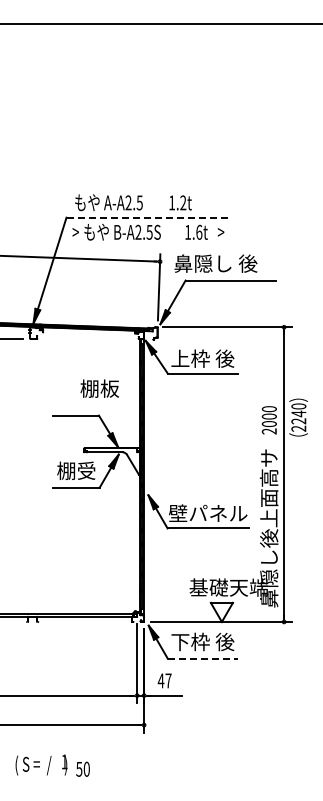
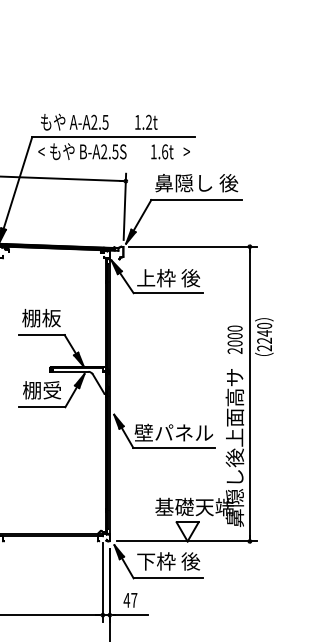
line: (148, 217) -> (114, 136), dashed -> solid
text: (75, 232) -> (41, 151), > -> <
text: (215, 263) -> (196, 182), moved
text: (99, 388) -> (41, 317), moved
line: (202, 658) -> (168, 577), dashed -> solid

